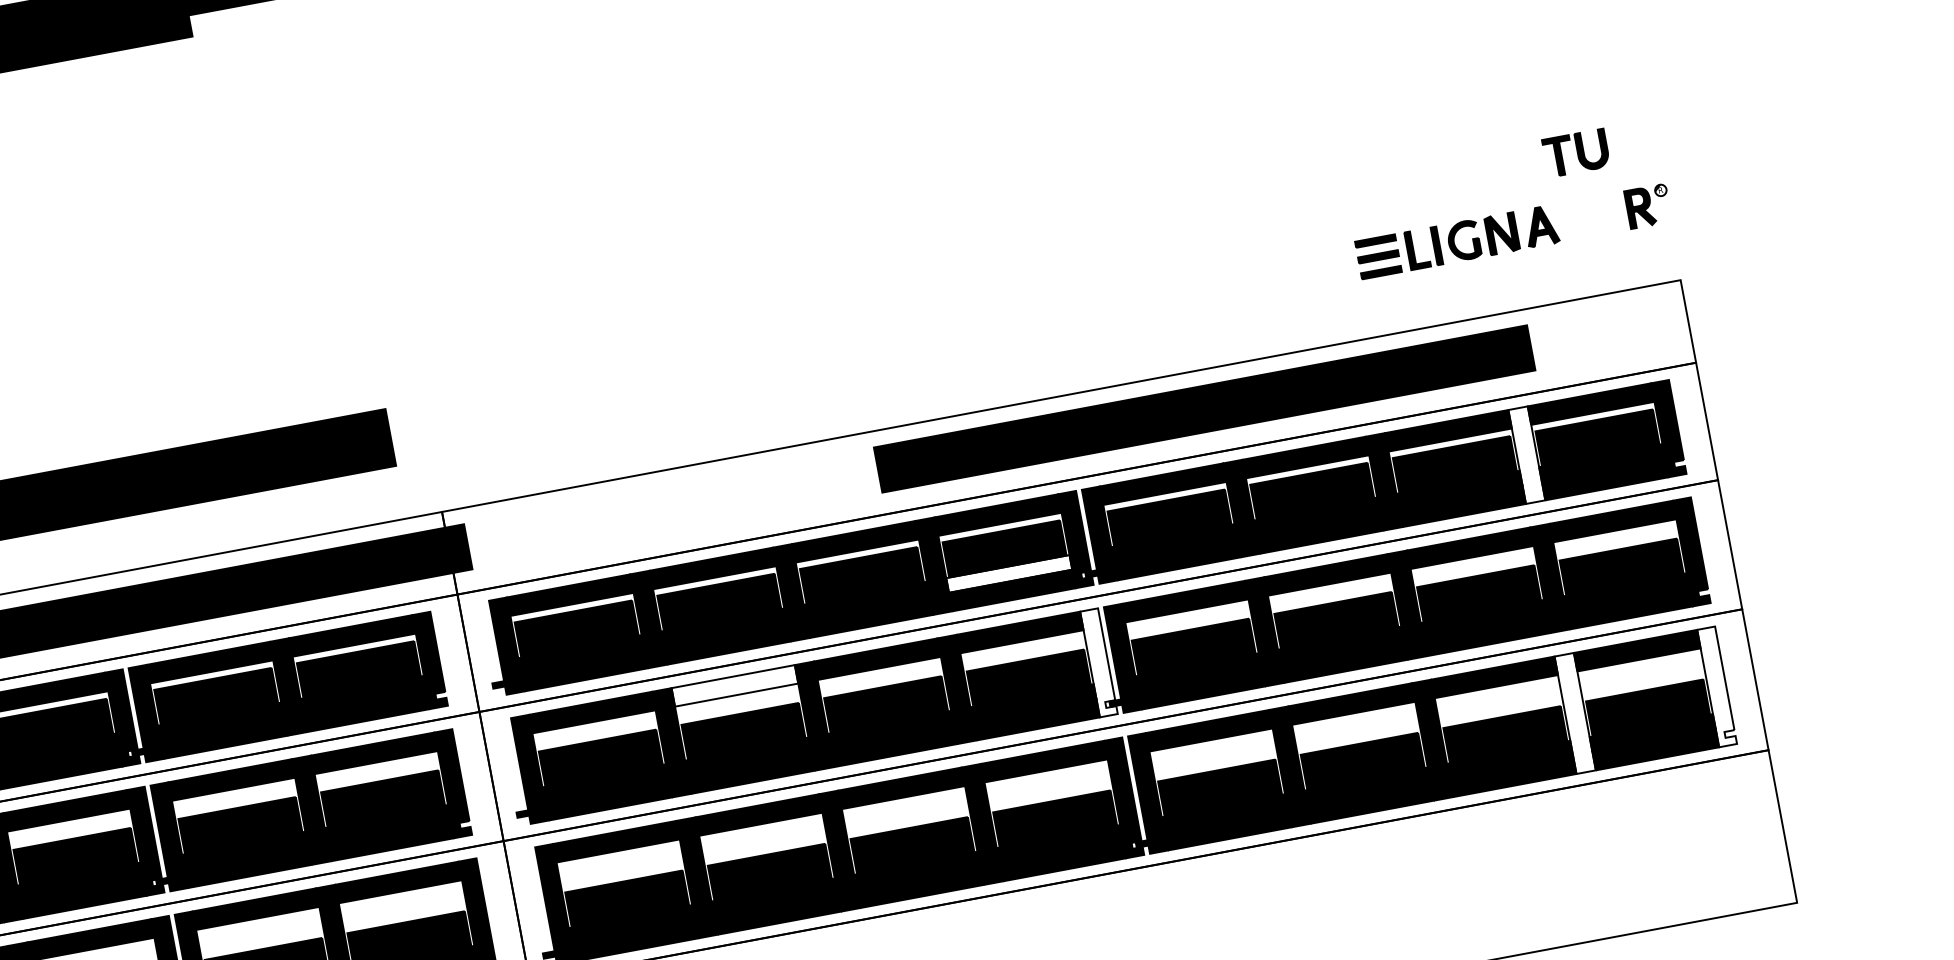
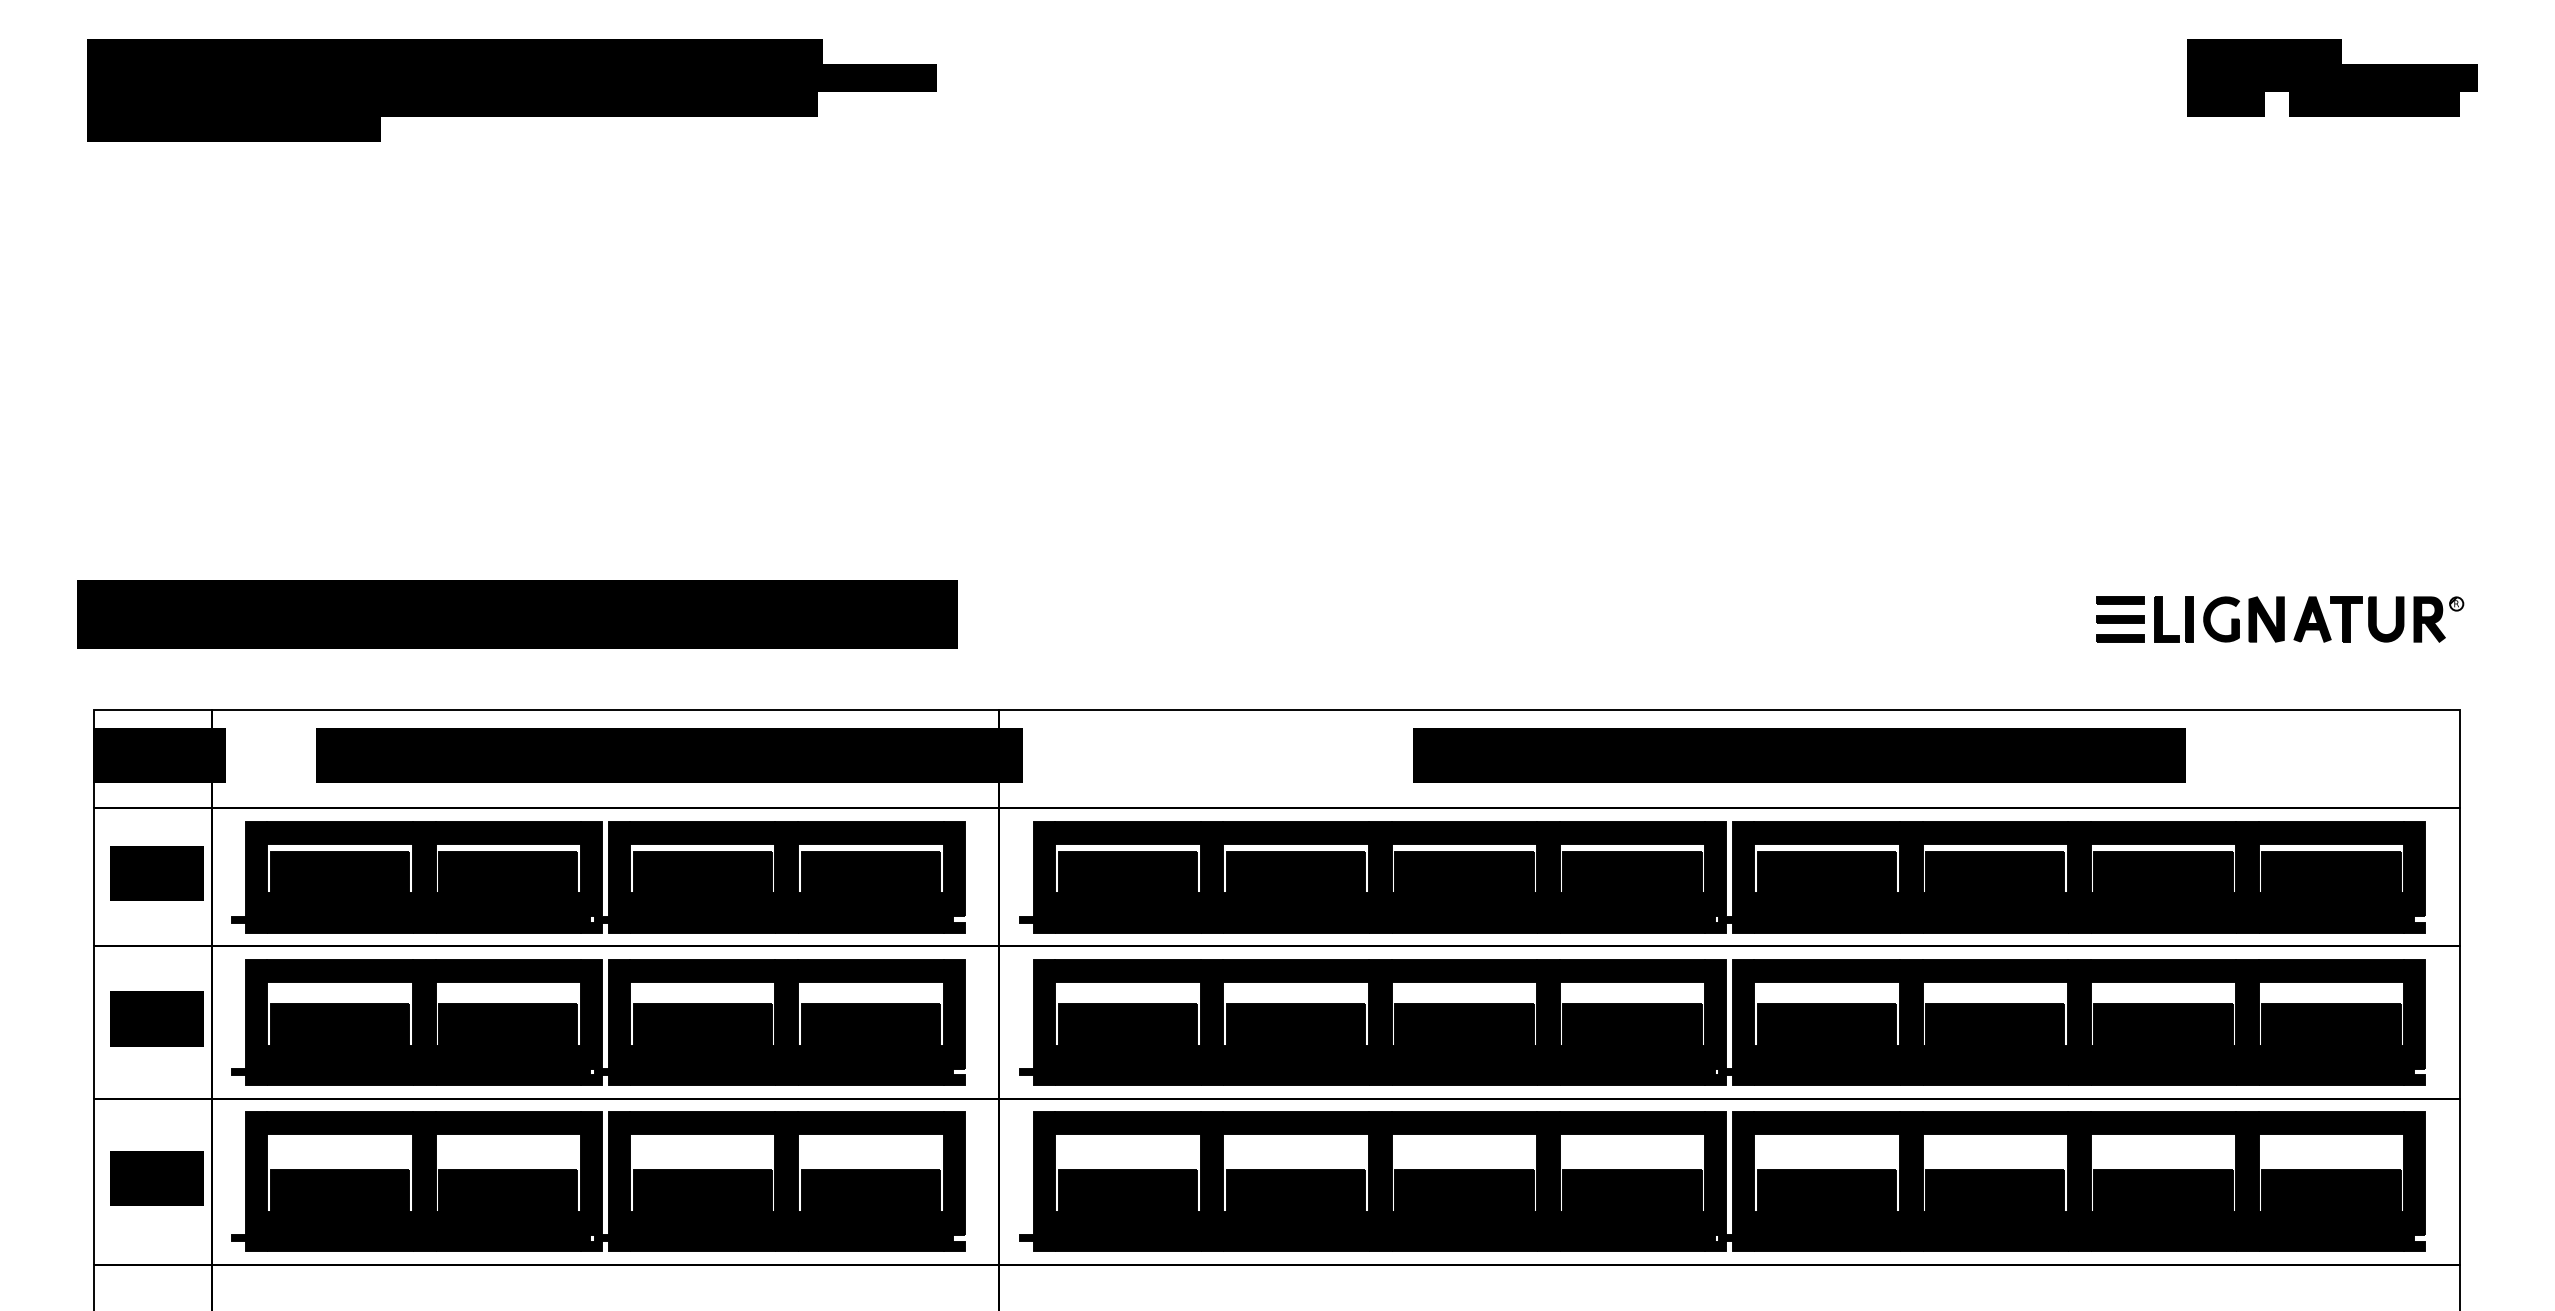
part: (1576, 153) -> (2367, 619), moved
text: (1204, 408) -> (1799, 755), moved
fill: (1526, 454) -> (2247, 876), added
fill: (1009, 573) -> (1632, 901), added
fill: (1098, 662) -> (1715, 1022), added
fill: (734, 686) -> (1295, 971), added
fill: (1716, 686) -> (2414, 1181), added
fill: (1575, 713) -> (2247, 1181), added

